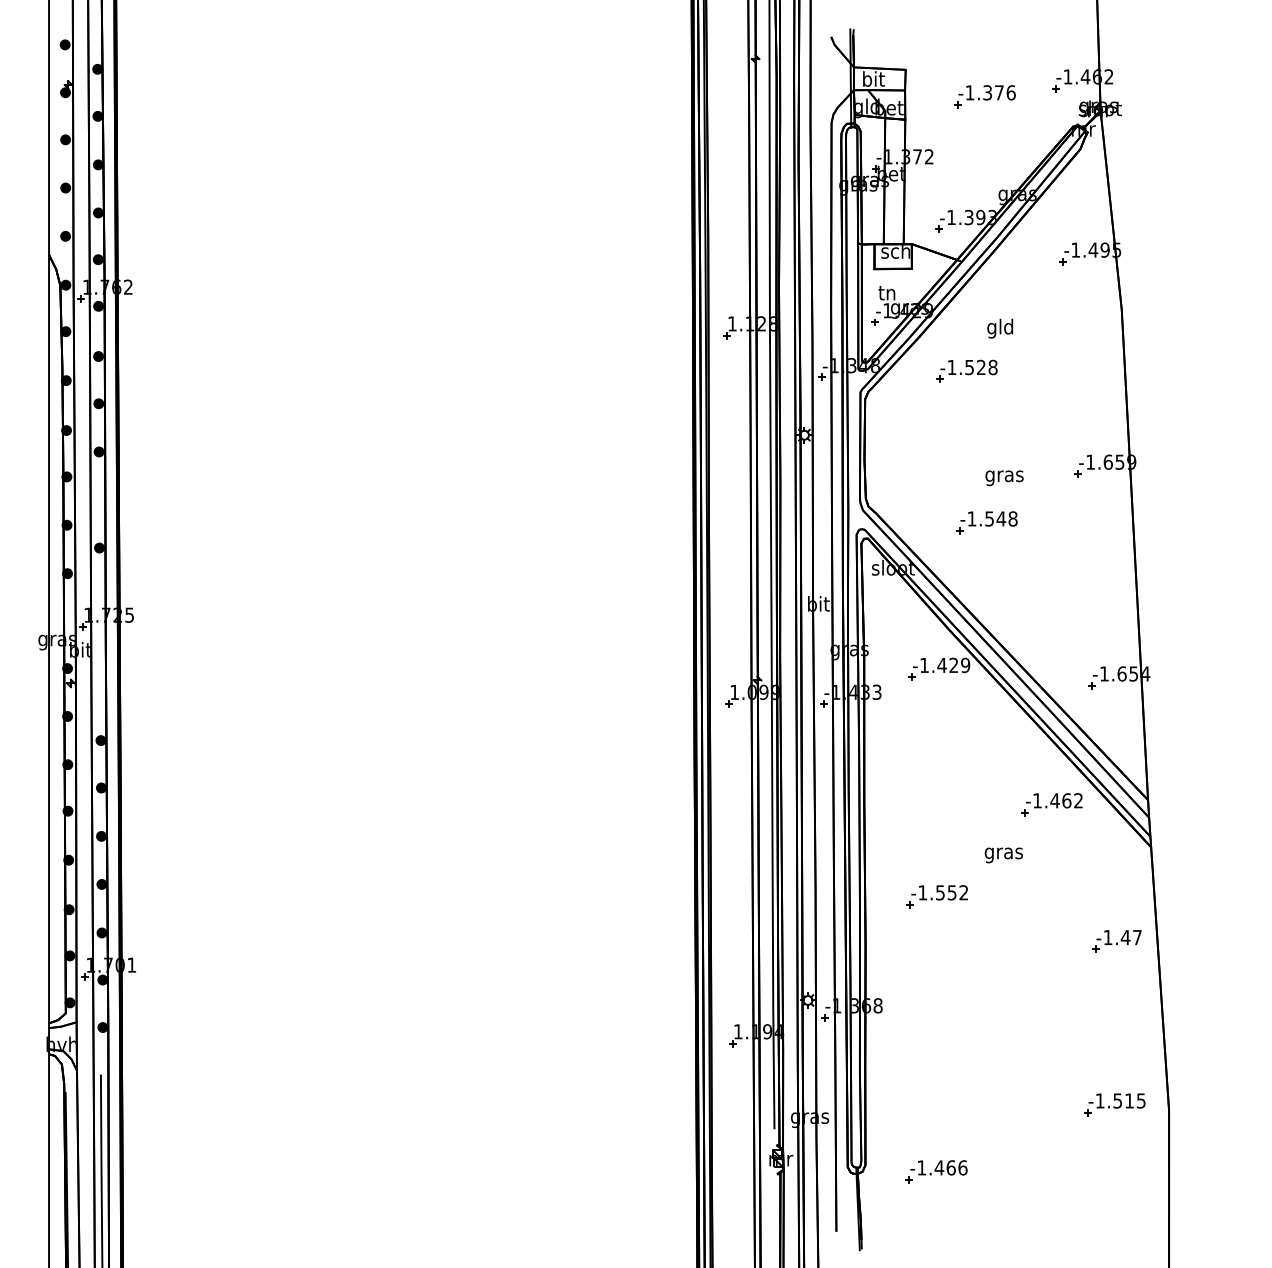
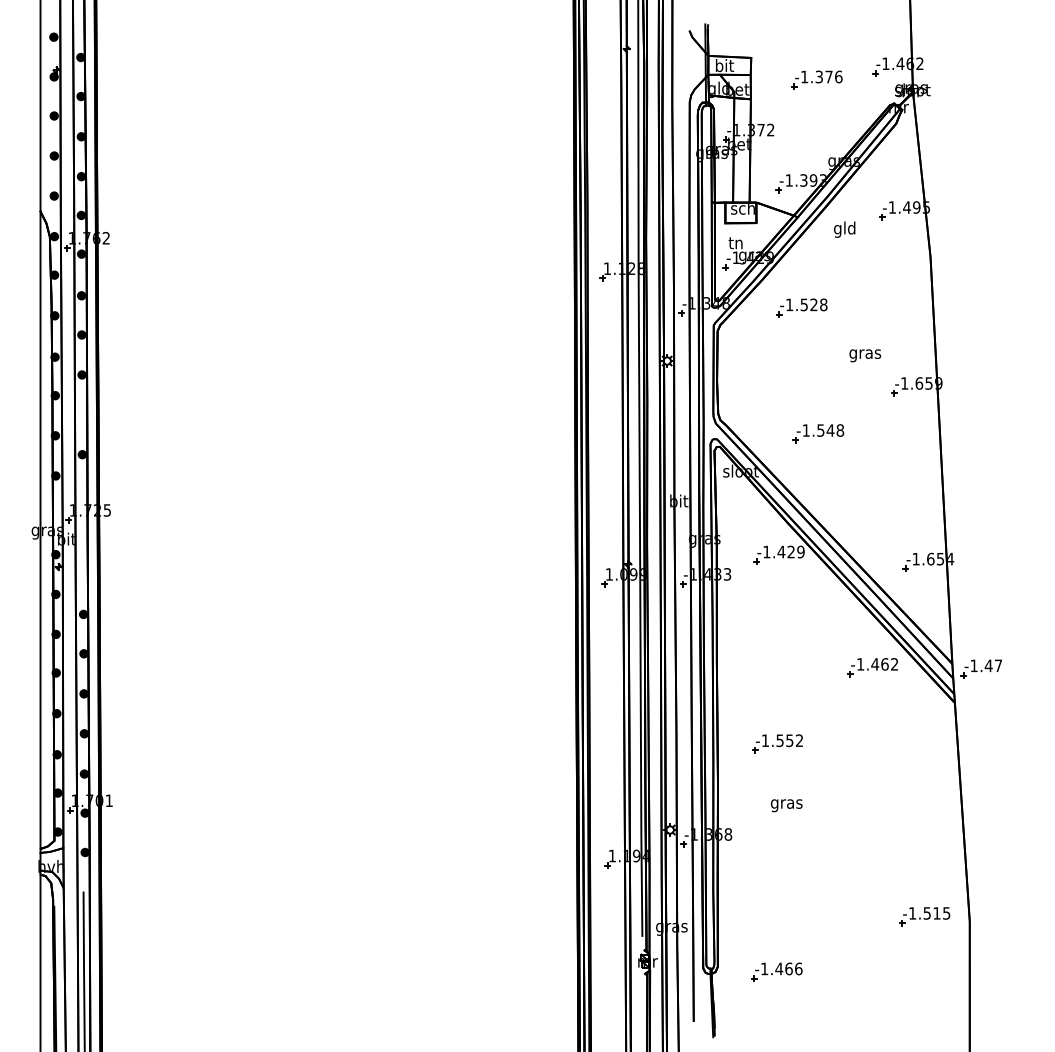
text: (1000, 328) -> (844, 229), moved
text: (1004, 477) -> (865, 355), moved
text: (1003, 855) -> (786, 805), moved
part: (1115, 940) -> (980, 668), moved

